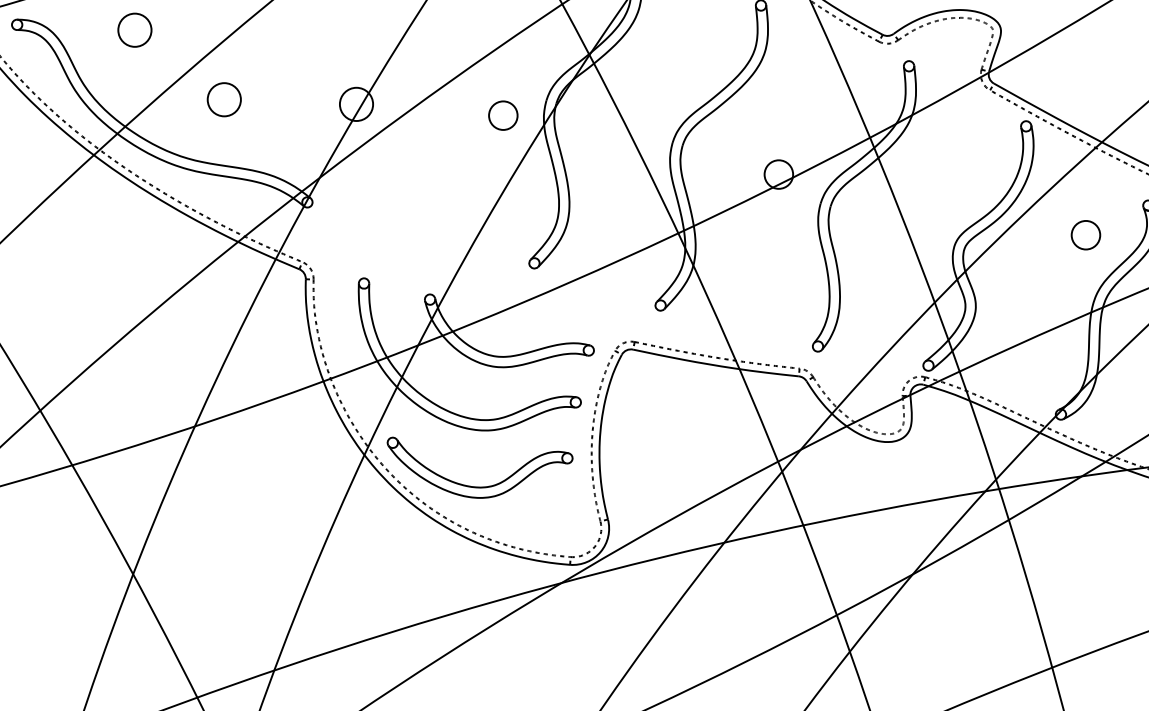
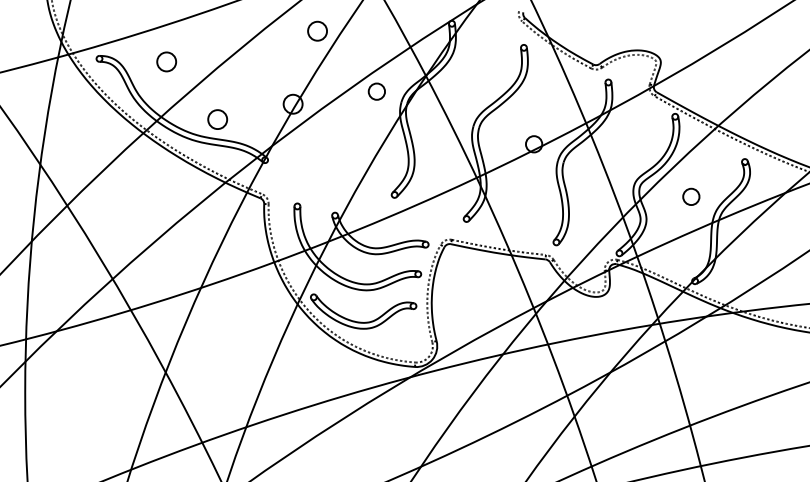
circle: (223, 99) -> (217, 119), moved
circle: (502, 115) -> (376, 91), moved
circle: (1086, 234) -> (691, 196), moved

